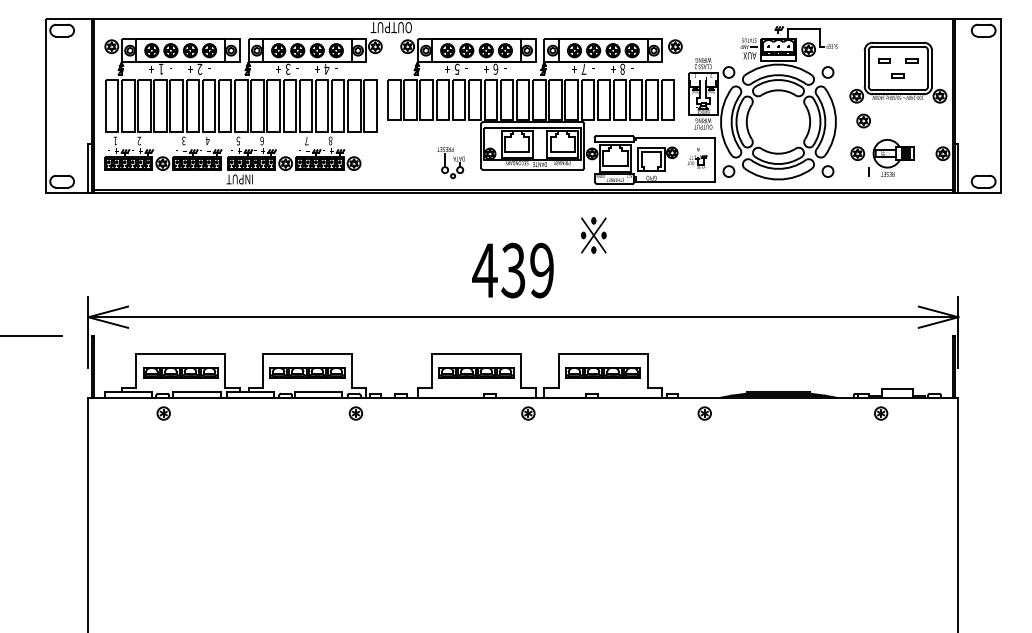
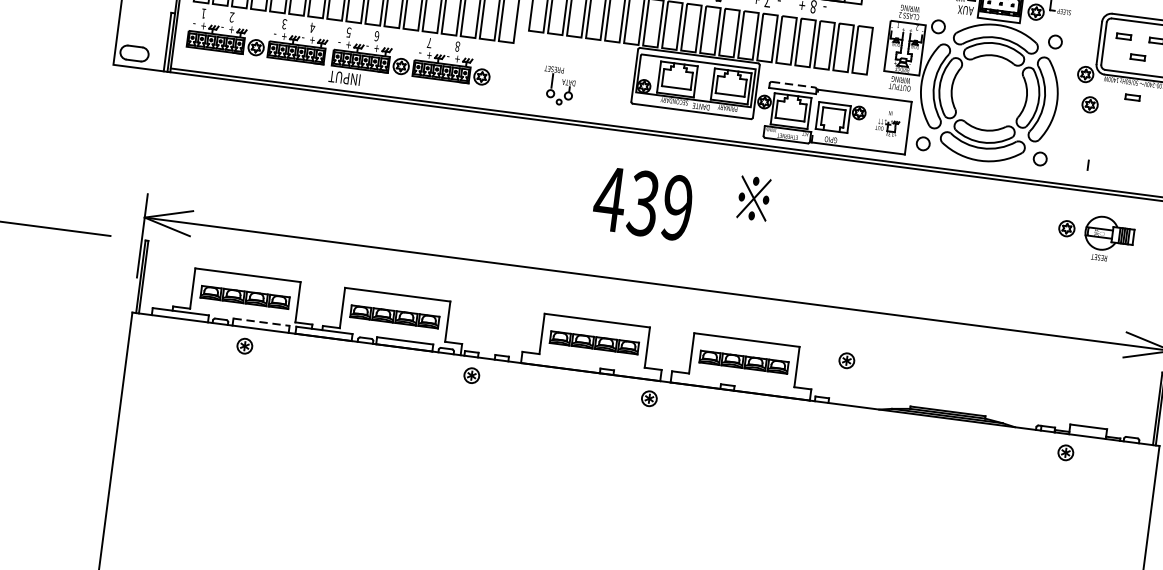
part: (897, 109) -> (1131, 96), added
line: (614, 136) -> (793, 84), solid -> dashed
part: (882, 157) -> (1095, 236), moved
part: (450, 163) -> (558, 86), moved
text: (512, 270) -> (642, 203), moved
line: (197, 391) -> (262, 321), solid -> dashed
part: (163, 413) -> (244, 346), moved
part: (355, 413) -> (471, 375), moved
part: (704, 413) -> (846, 360), moved

